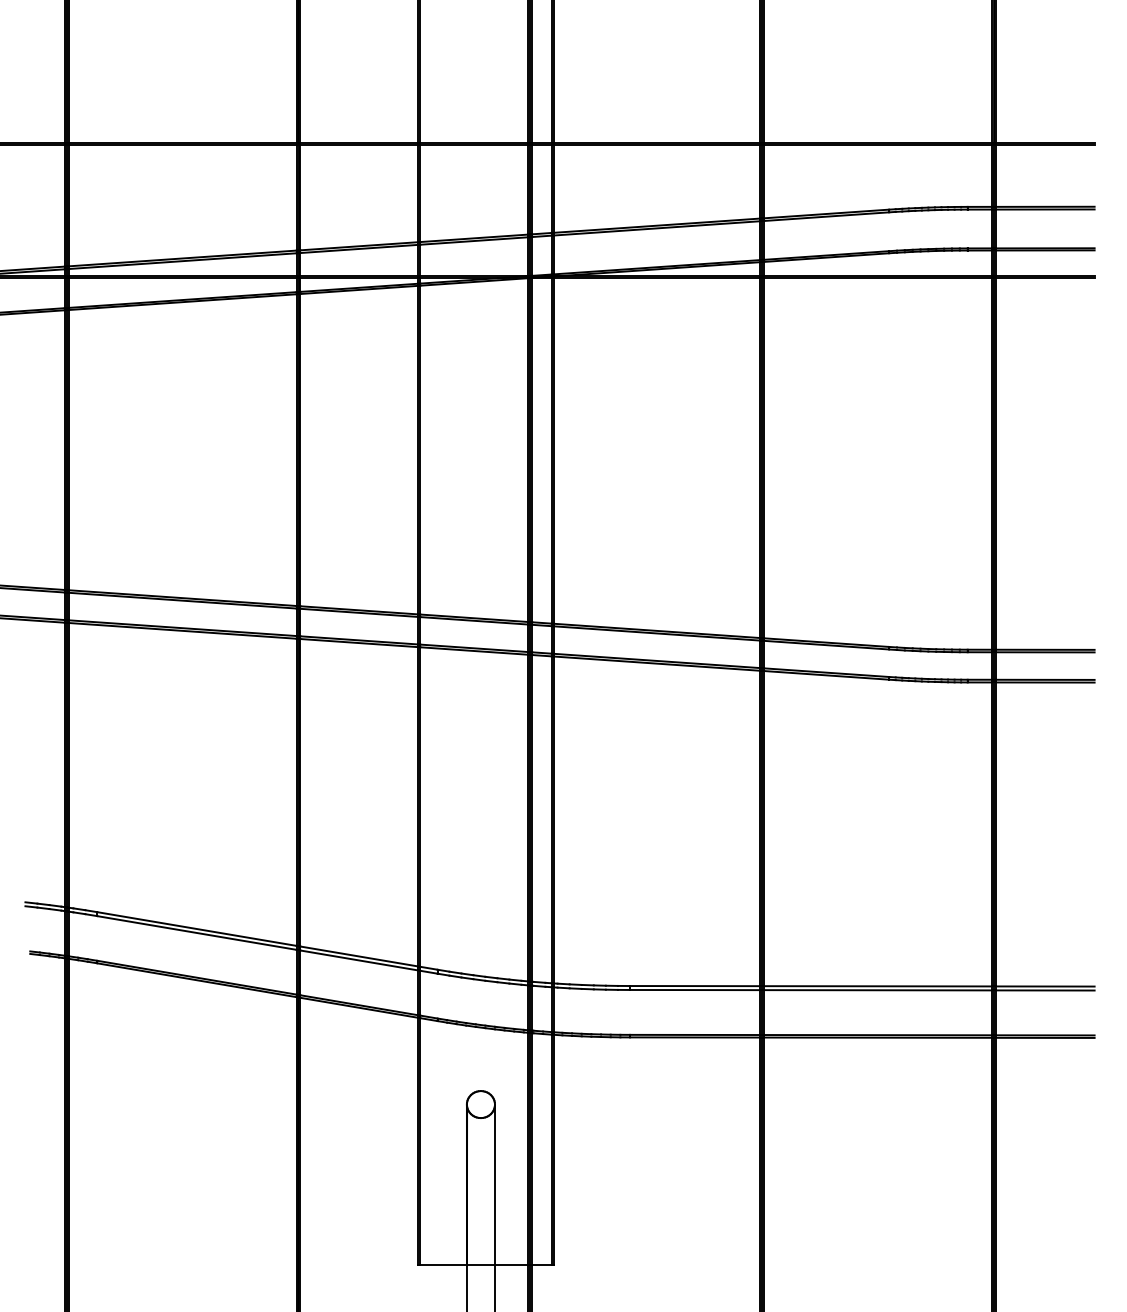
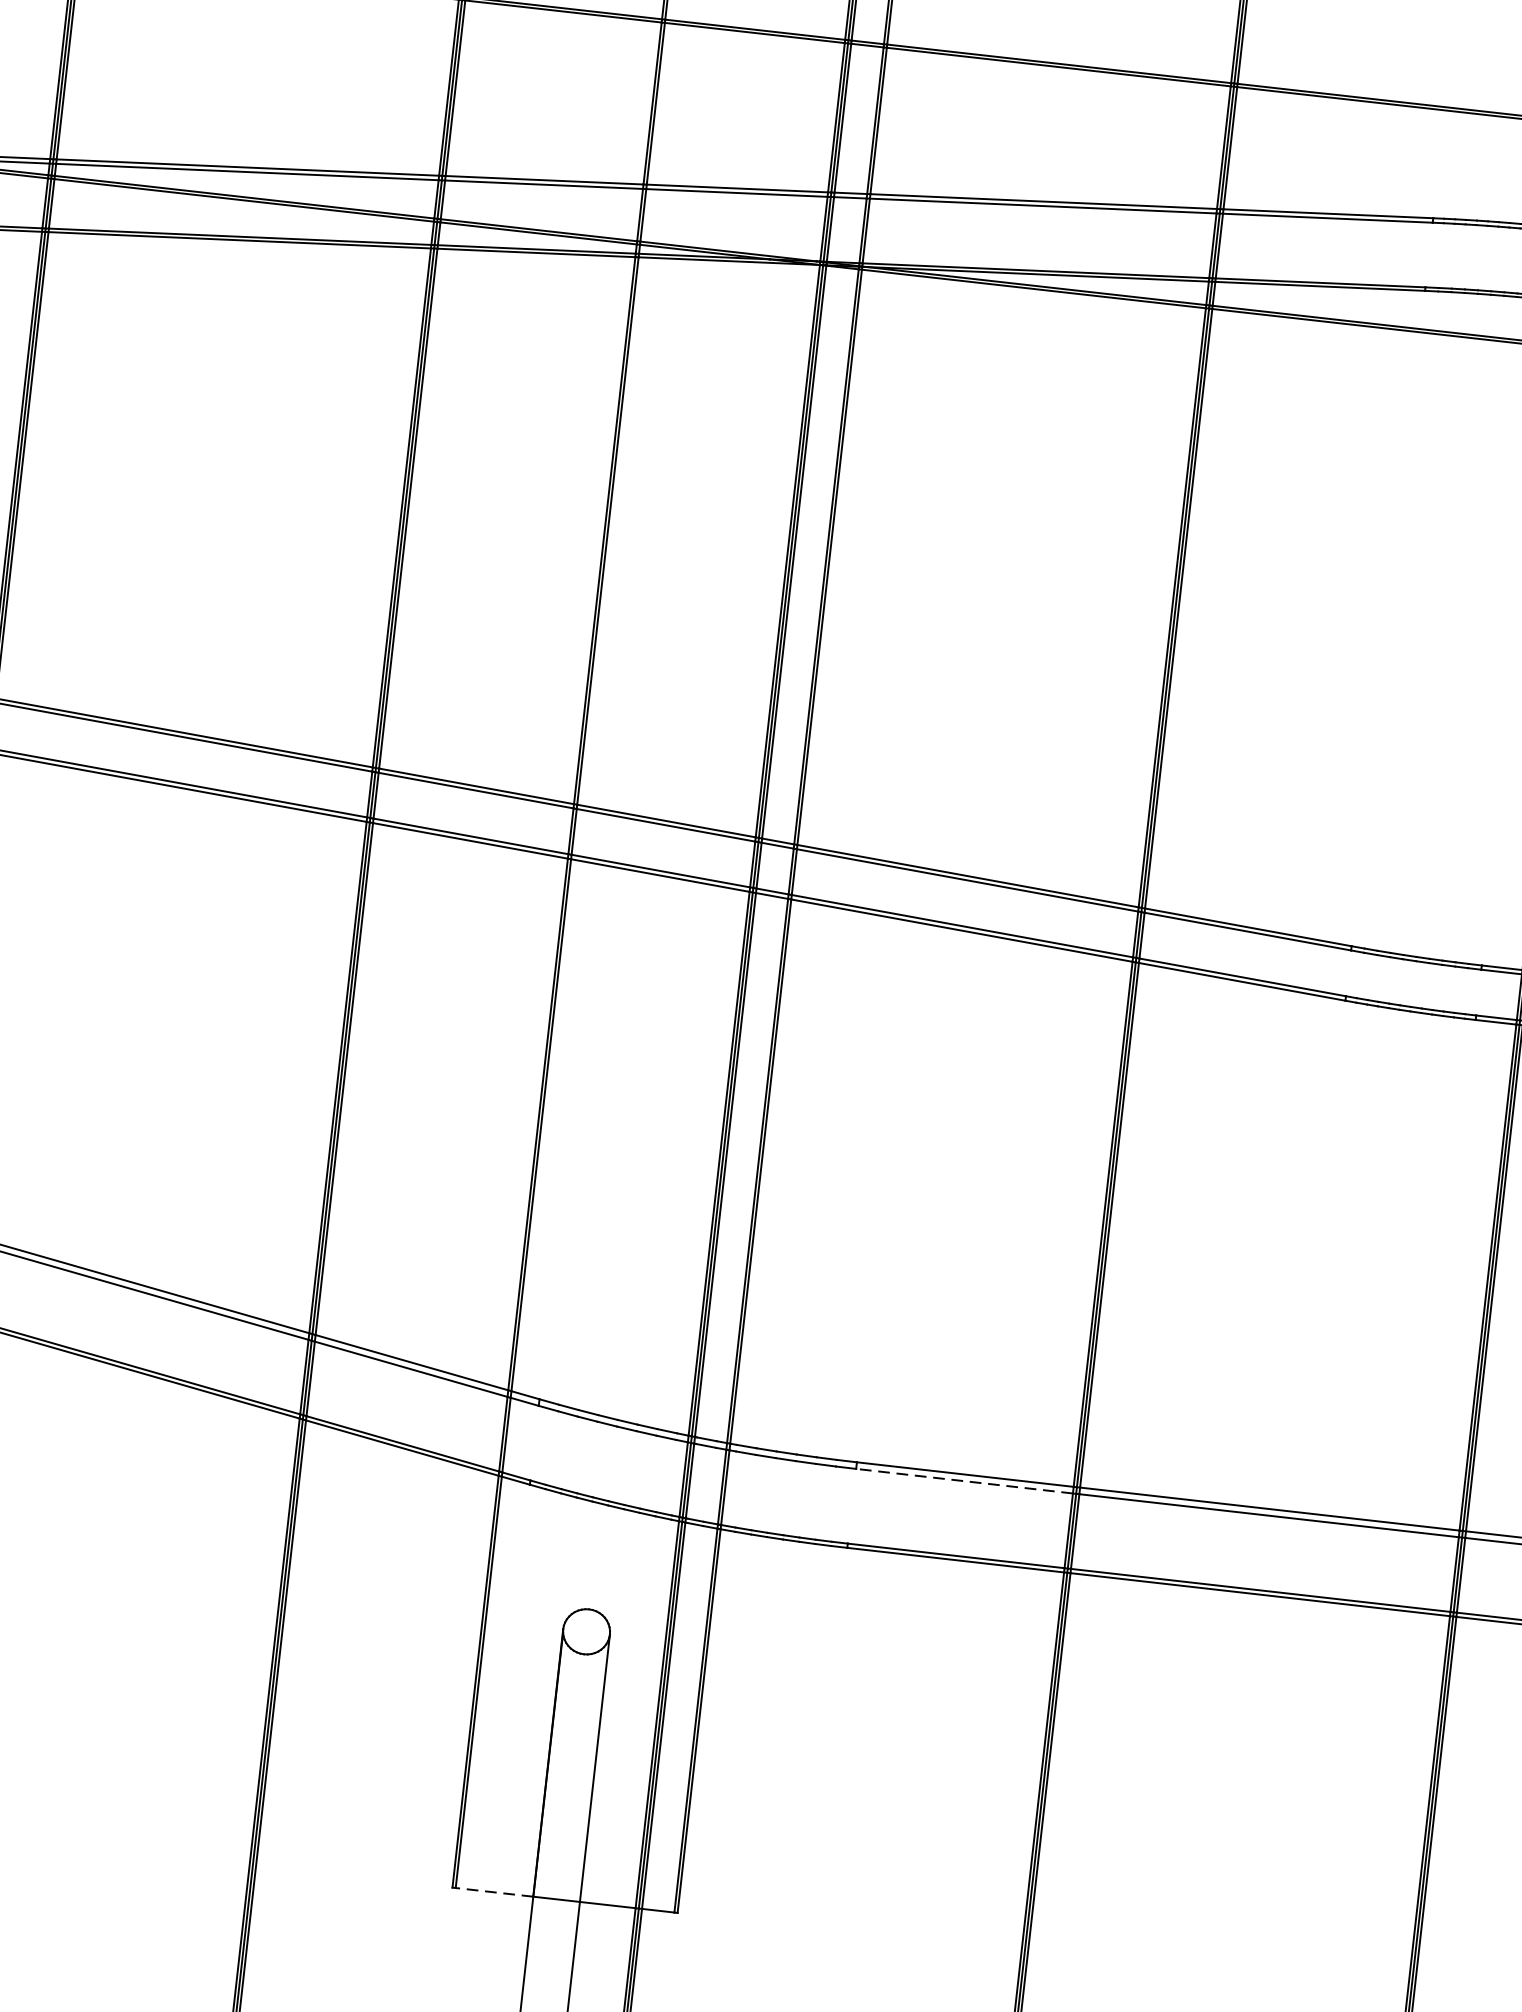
line: (694, 990) -> (963, 1481), solid -> dashed
line: (443, 1265) -> (494, 1892), solid -> dashed

